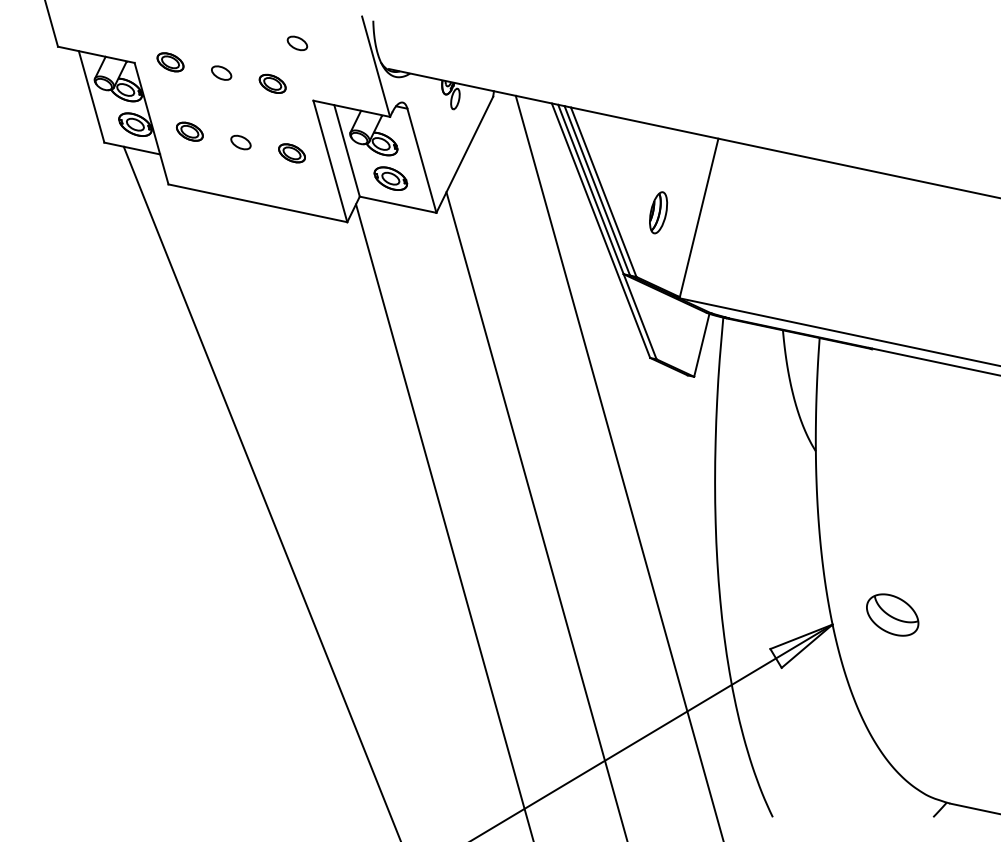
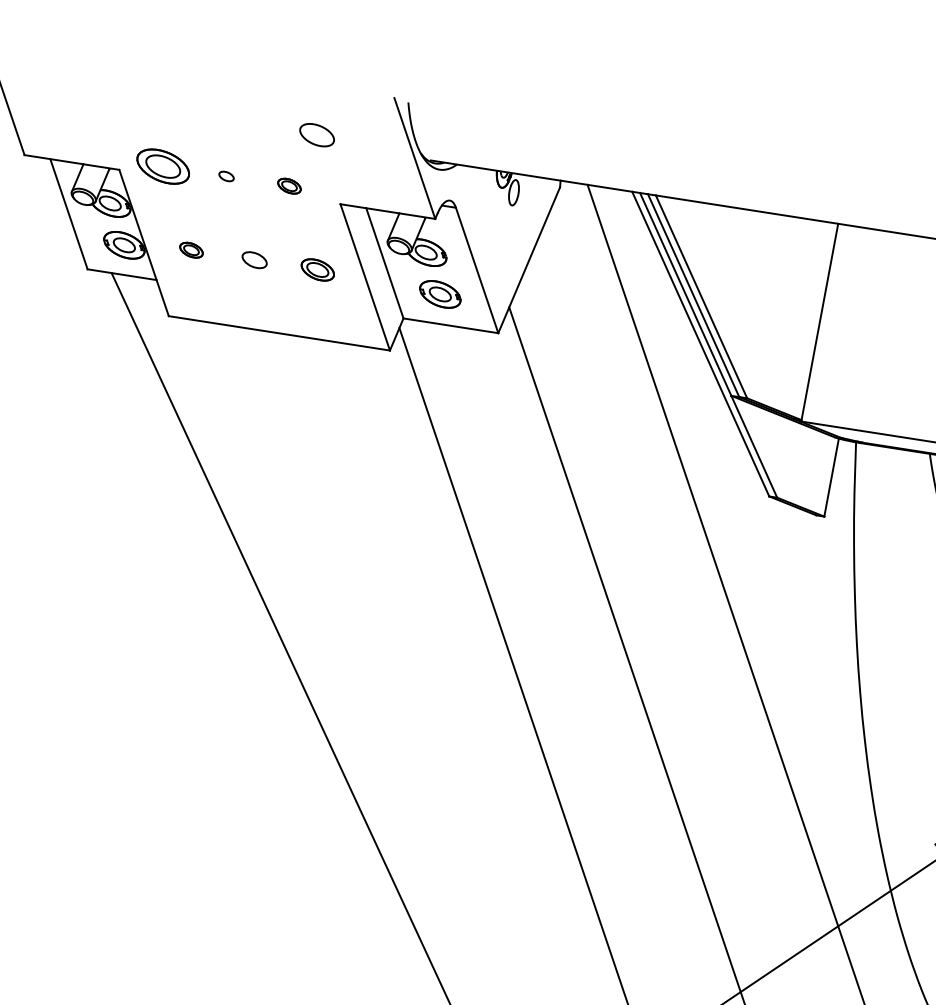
part: (297, 43) -> (317, 135), size x1.4
part: (170, 62) -> (163, 166), size x1.6
part: (221, 72) -> (226, 175), size x0.6
part: (272, 83) -> (289, 185), size x0.7
part: (189, 131) -> (190, 250), size x0.7
part: (658, 212) -> (769, 318), removed

